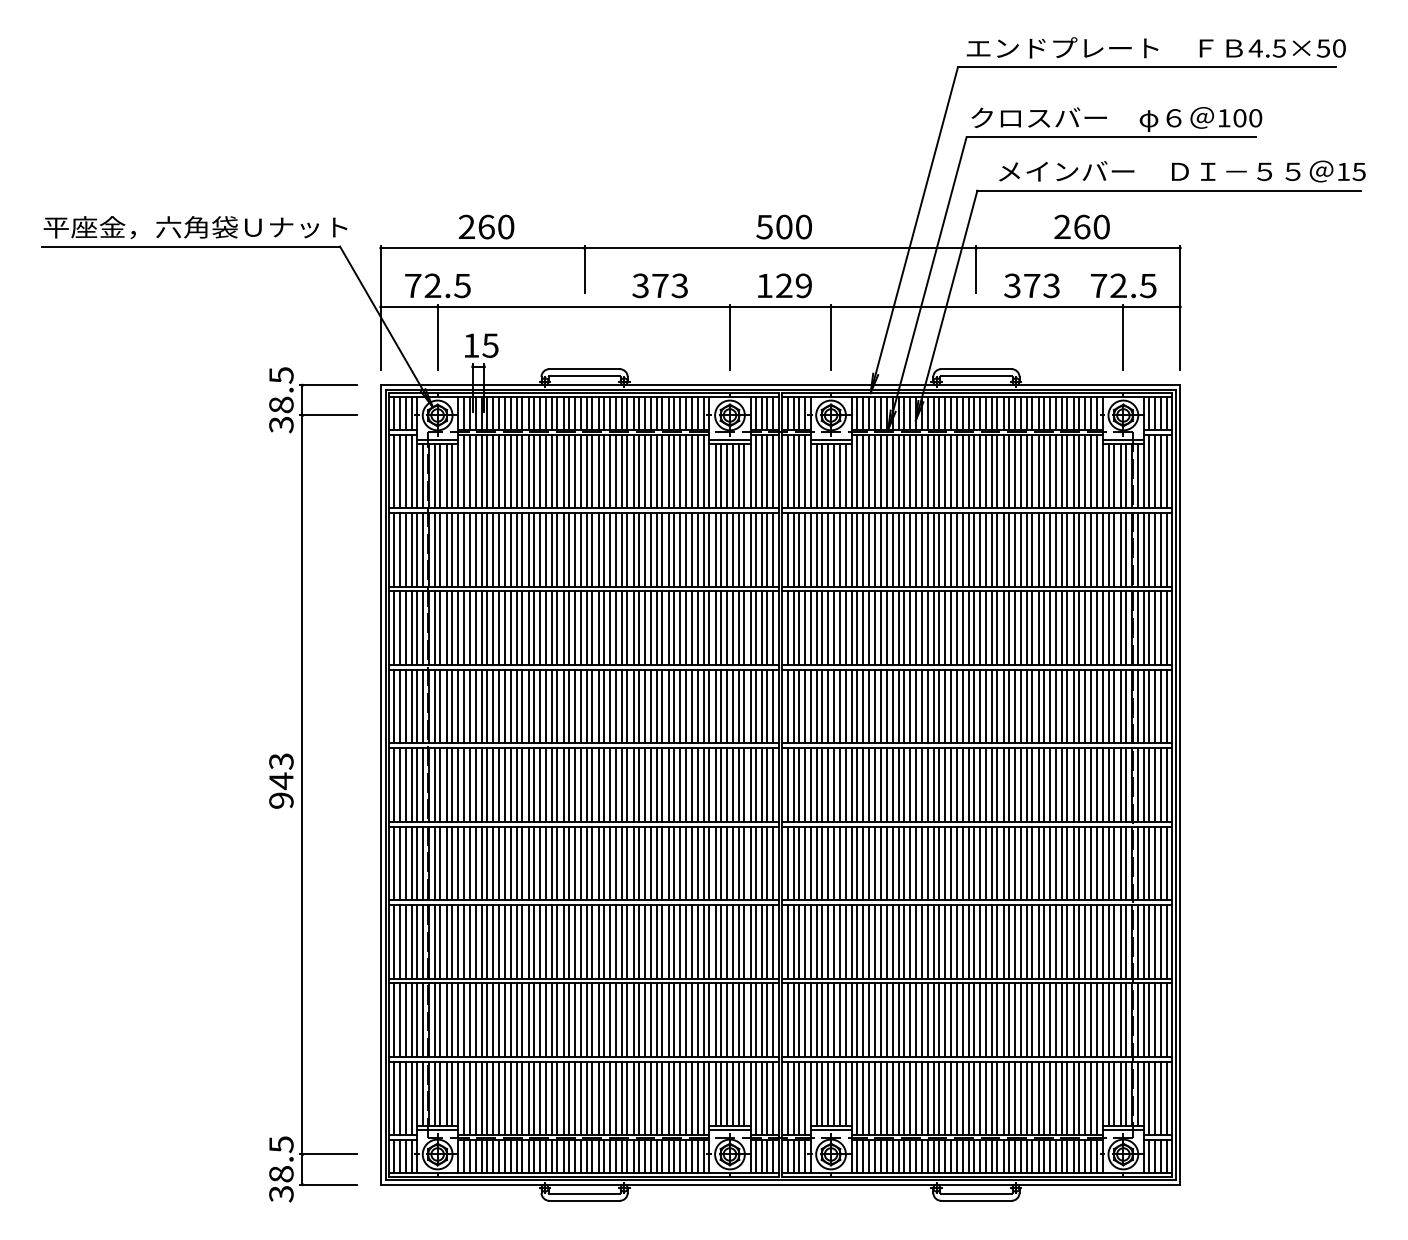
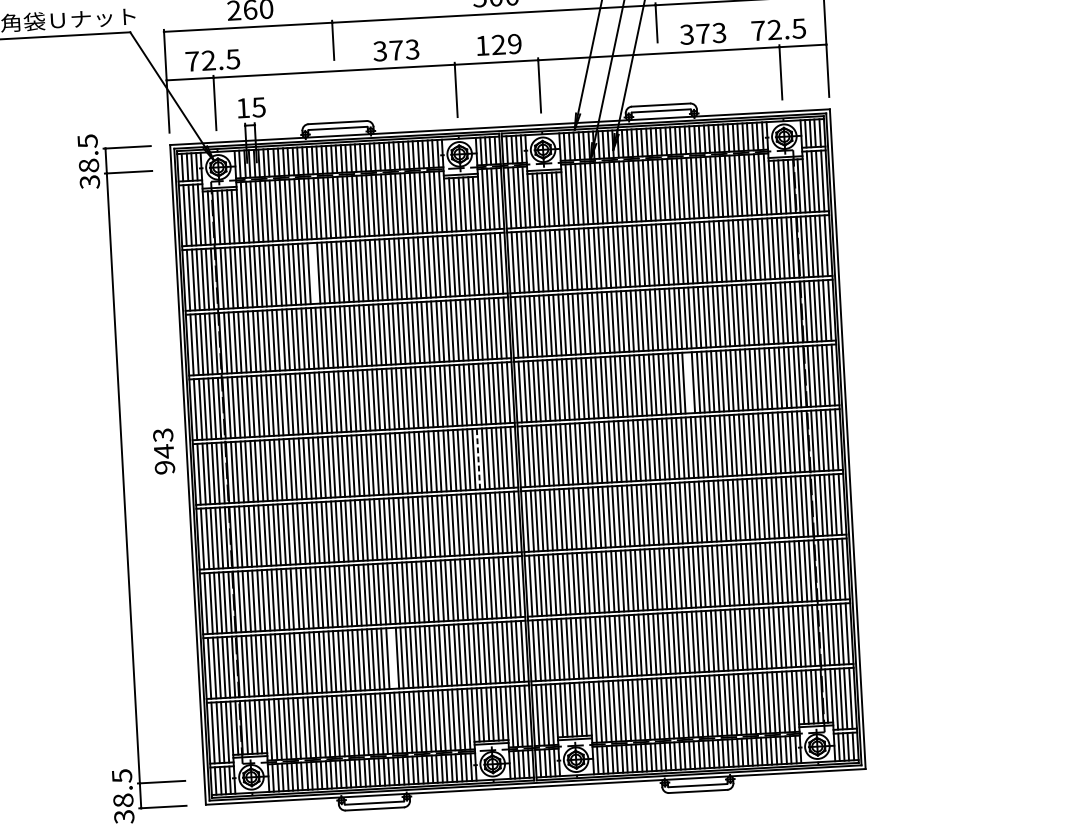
line: (545, 549) -> (313, 273), removed
line: (991, 706) -> (688, 382), removed
text: (281, 780) -> (164, 450), moved
line: (732, 784) -> (478, 458), solid -> dashed
line: (615, 1019) -> (392, 657), removed

